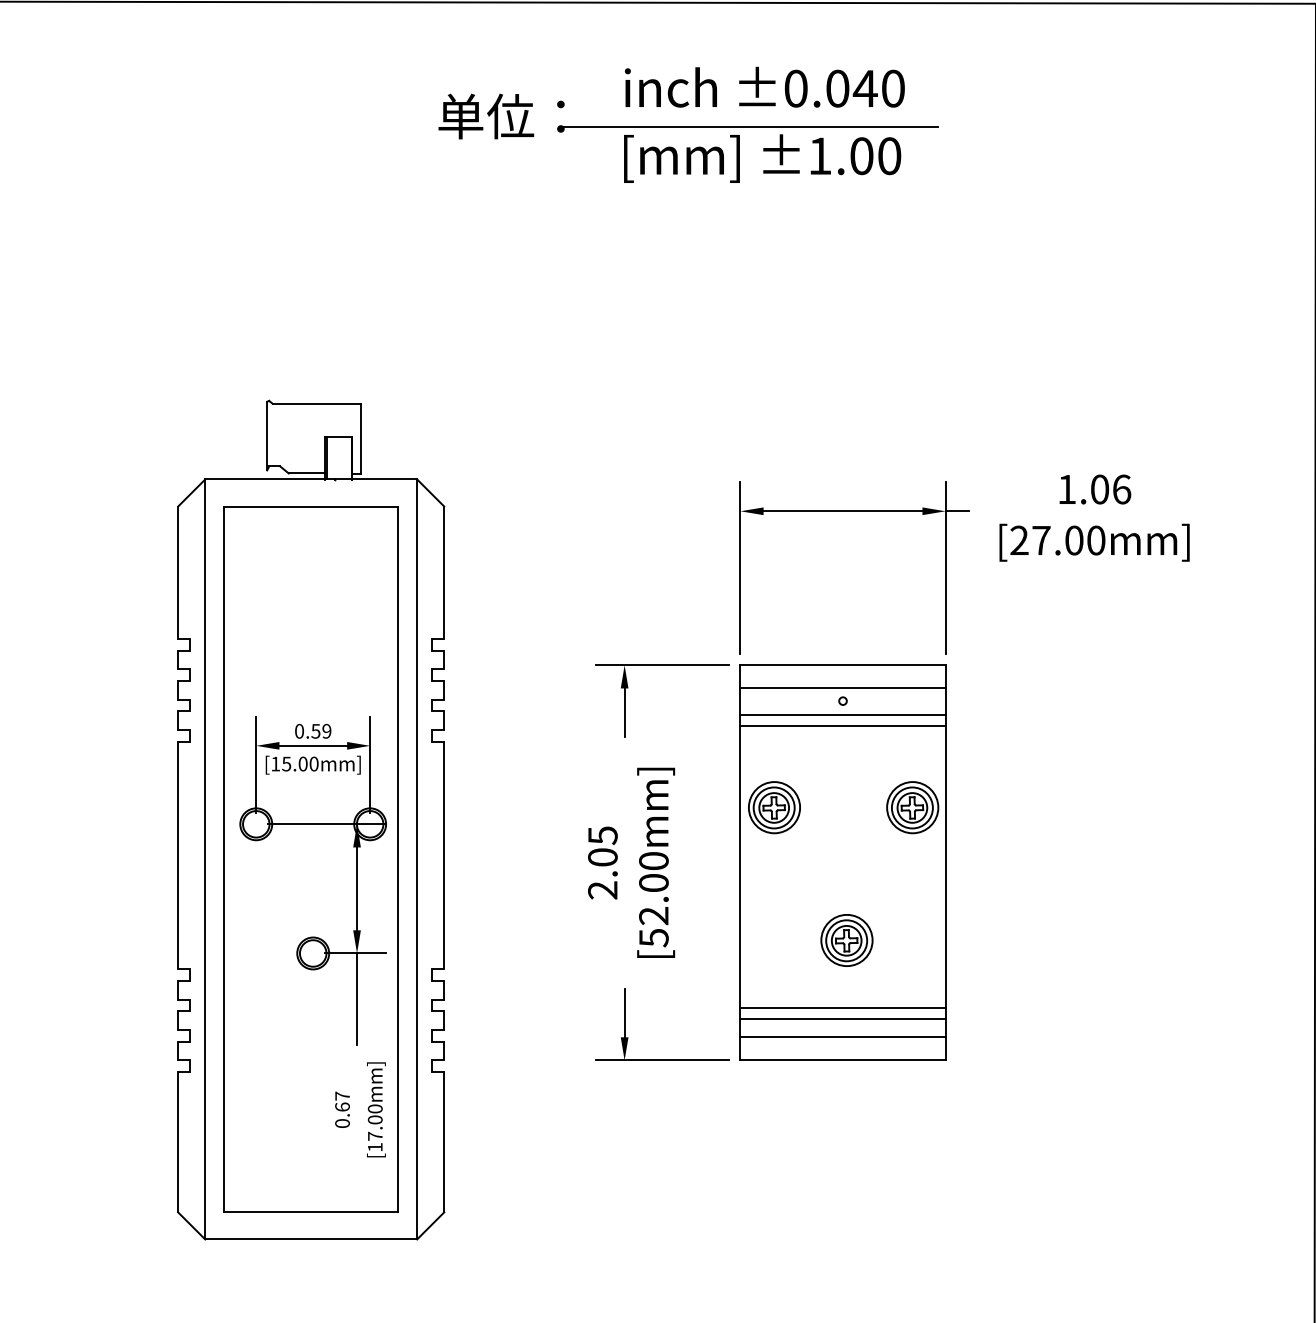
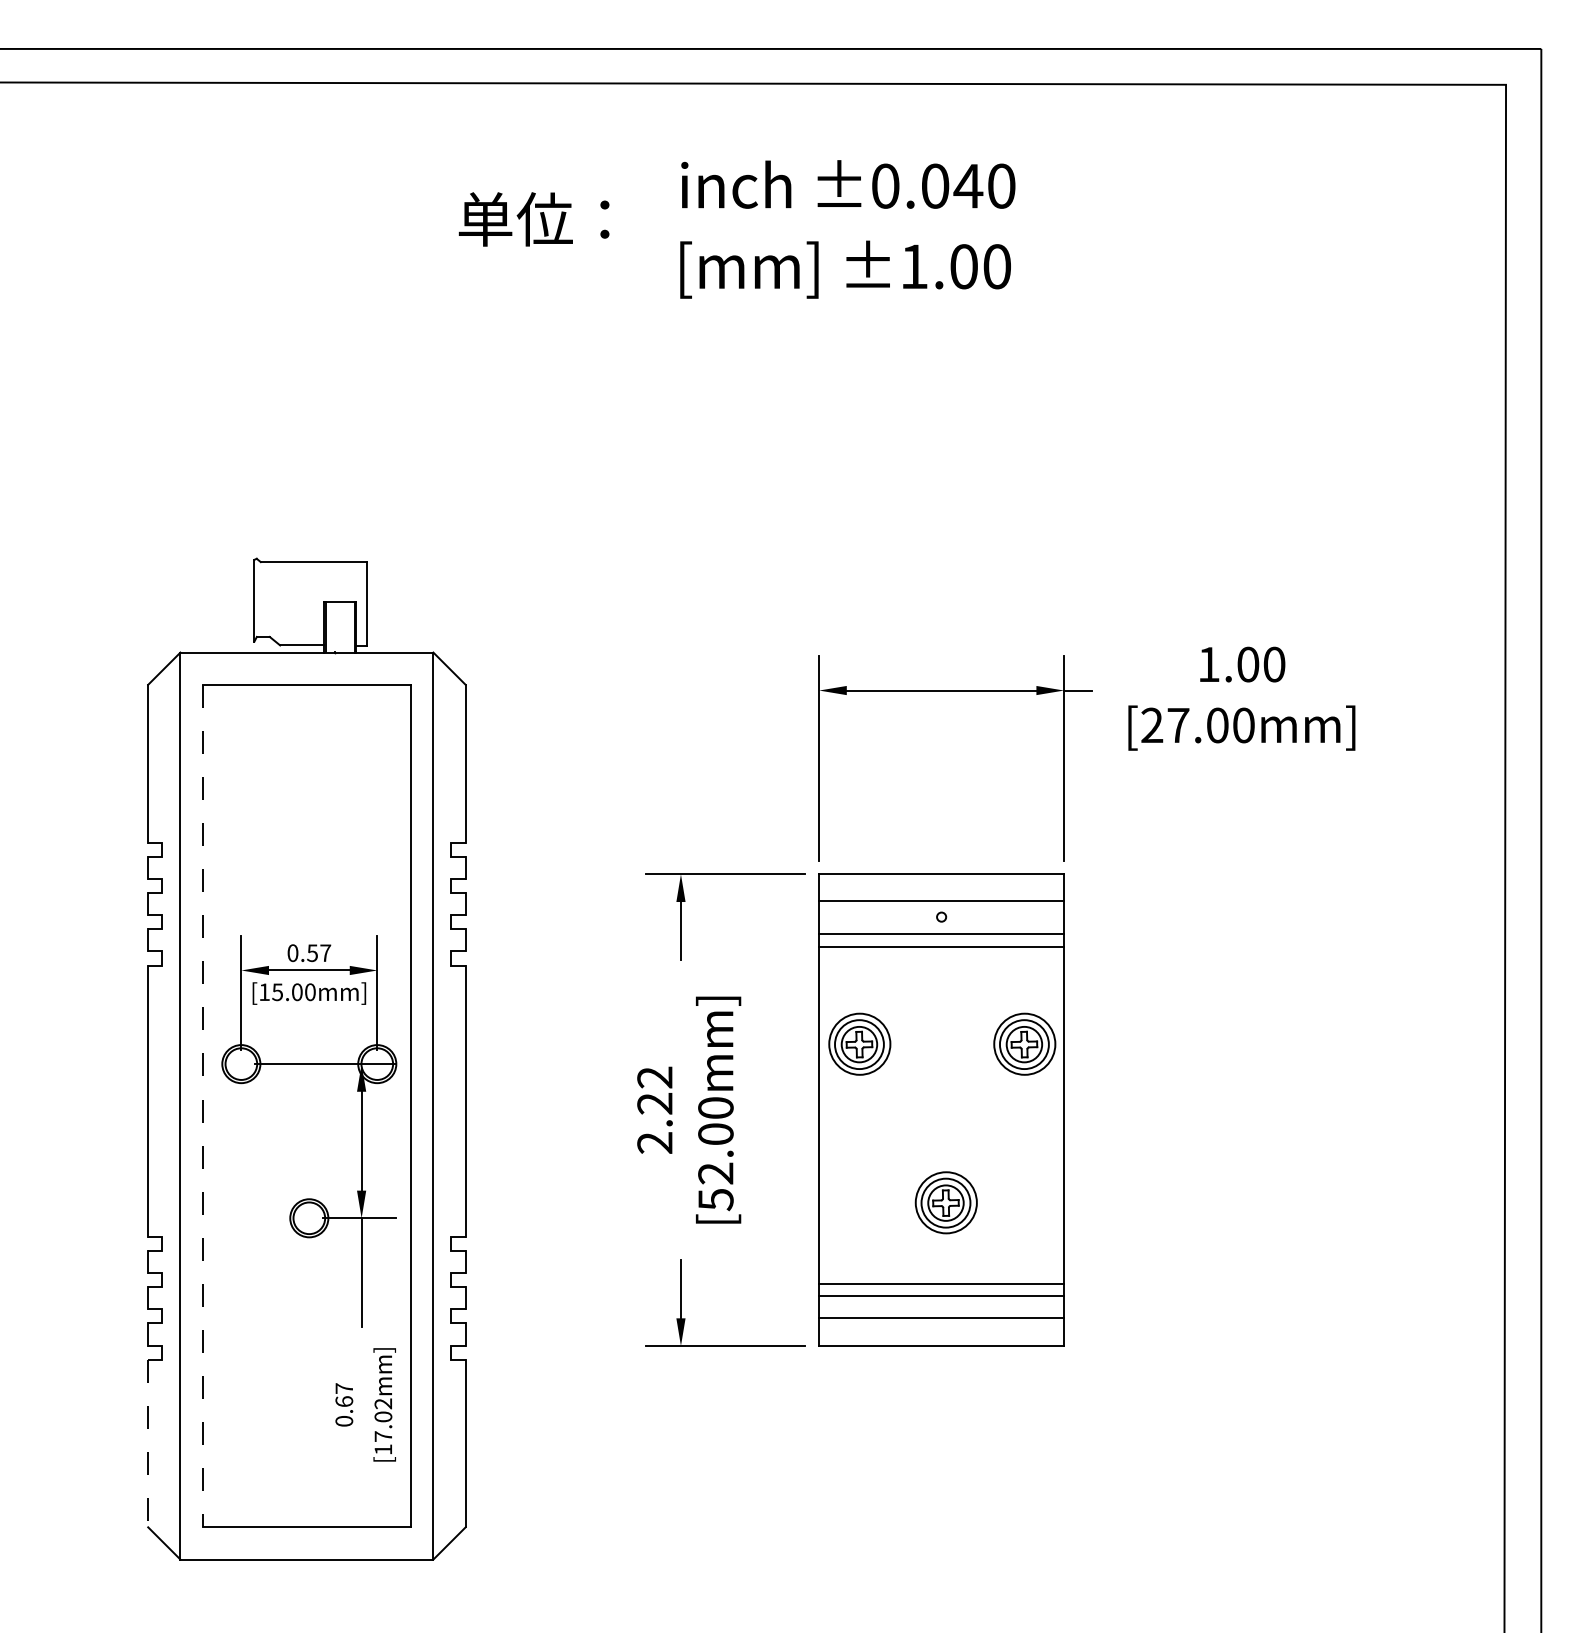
line: (750, 126) -> (831, 231), removed
text: (1121, 489) -> (1274, 664), 1.06 -> 1.00
text: (326, 731) -> (325, 953), 0.59 -> 0.57
text: (602, 846) -> (654, 1090), 2.05 -> 2.22
line: (224, 859) -> (203, 1106), solid -> dashed
text: (375, 1108) -> (383, 1403), [17.00mm] -> [17.02mm]
line: (178, 1142) -> (148, 1443), solid -> dashed

